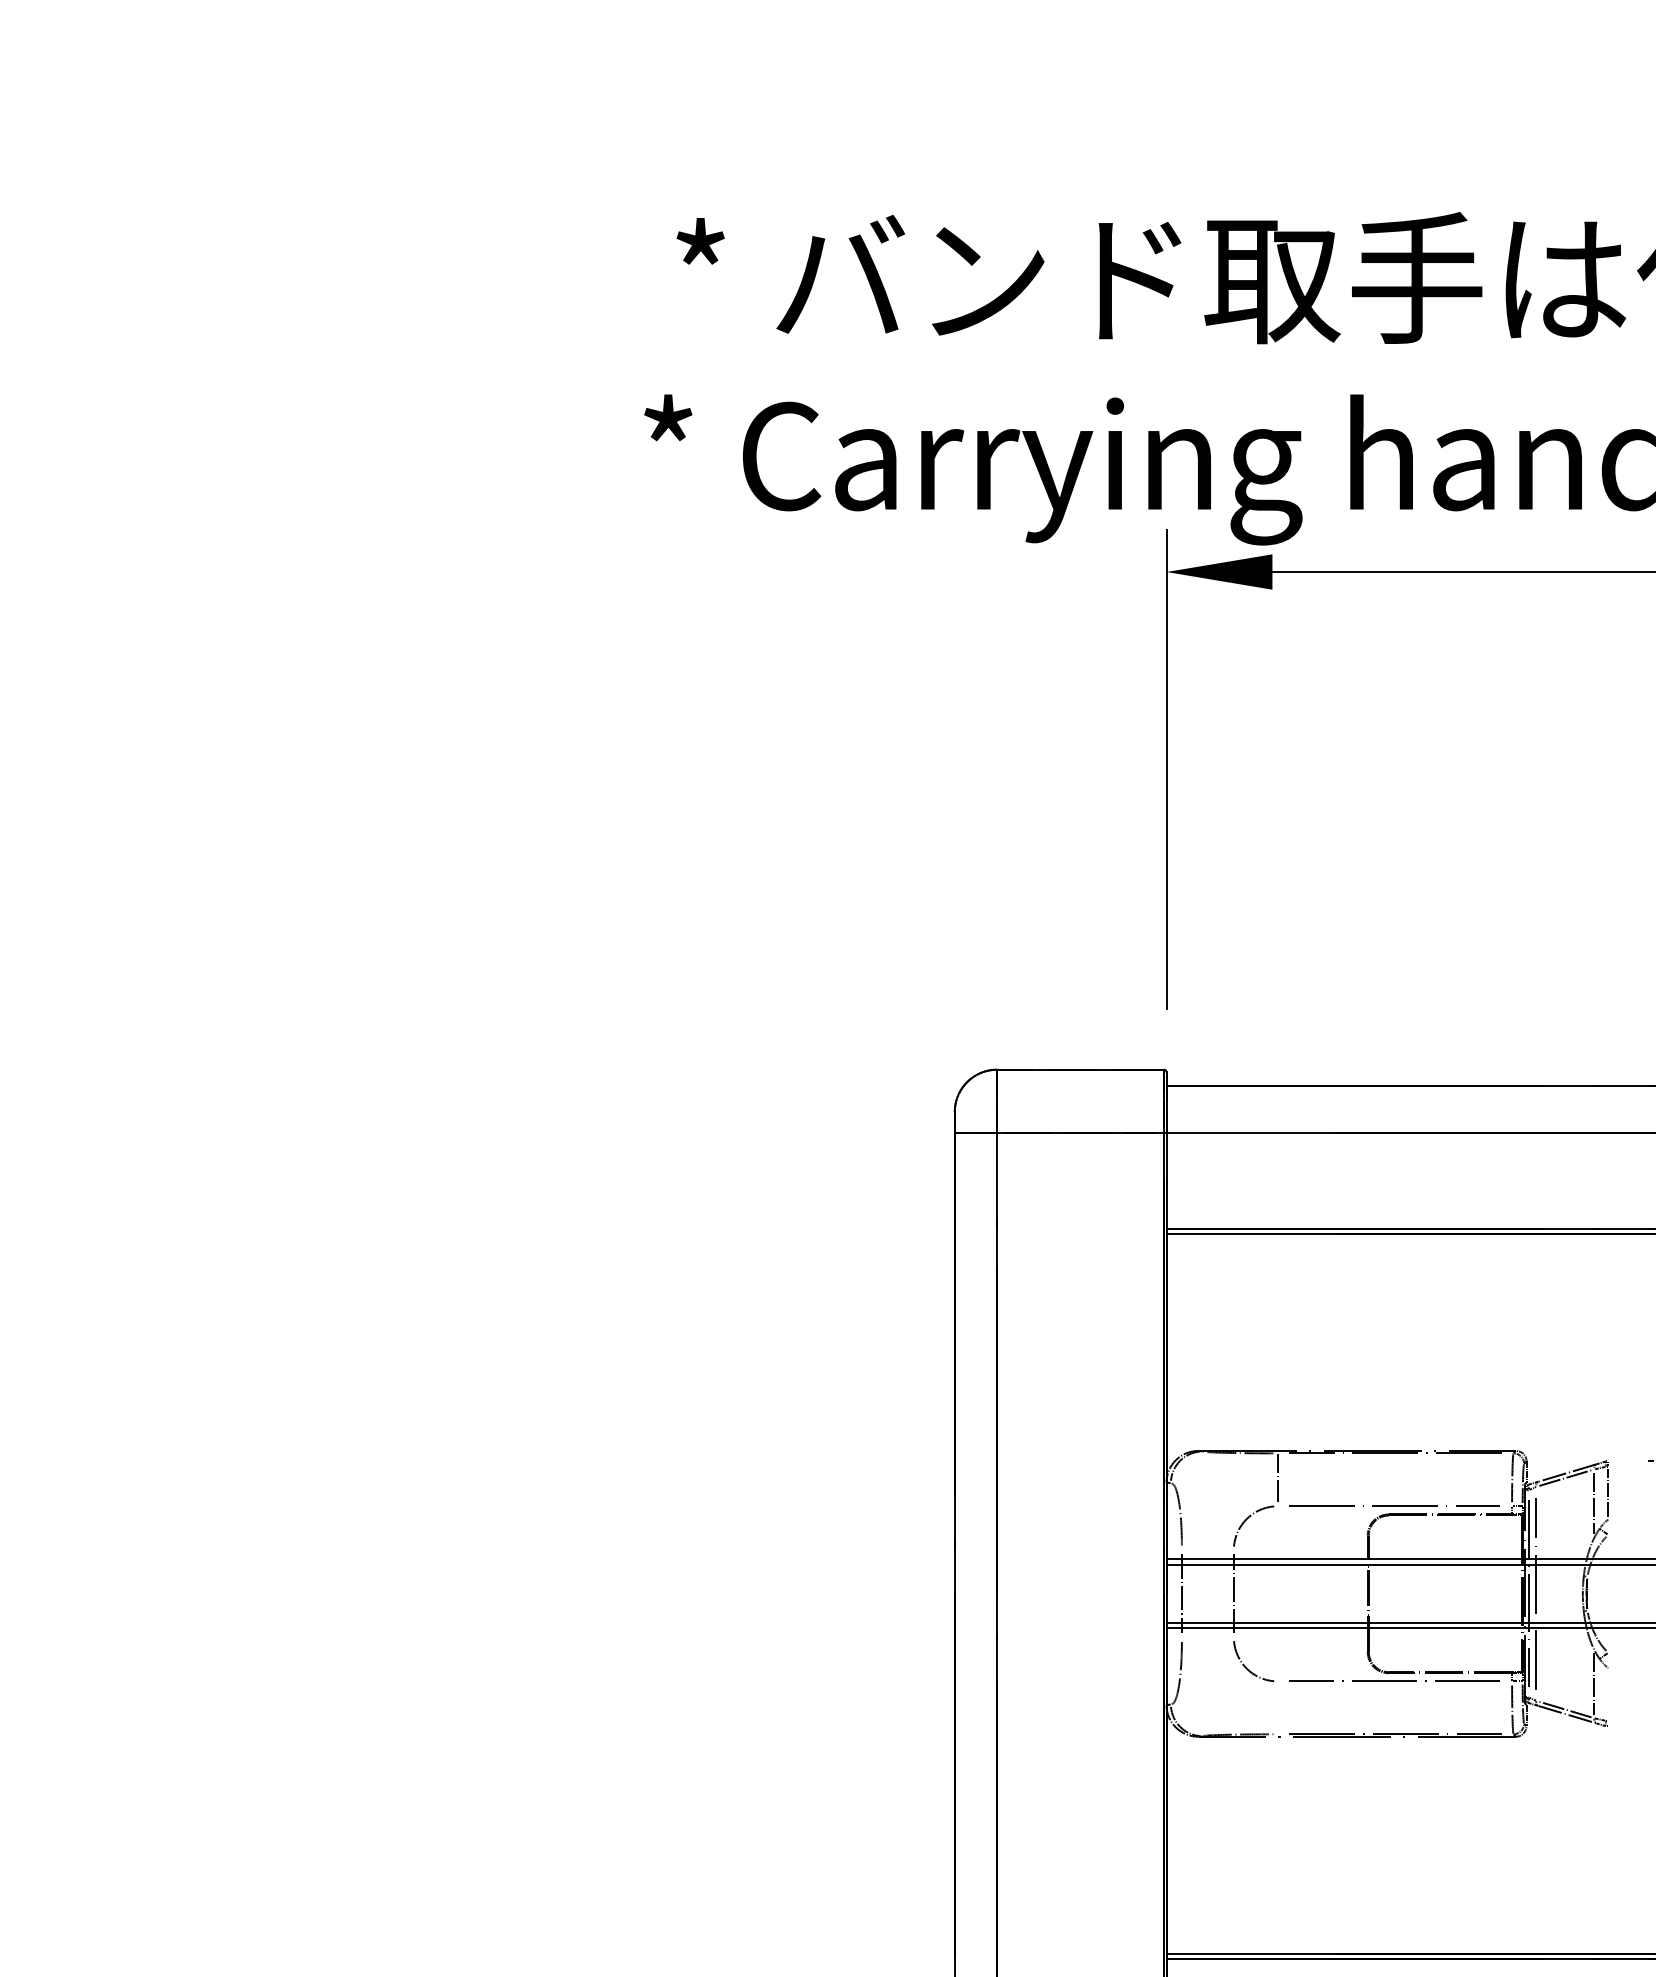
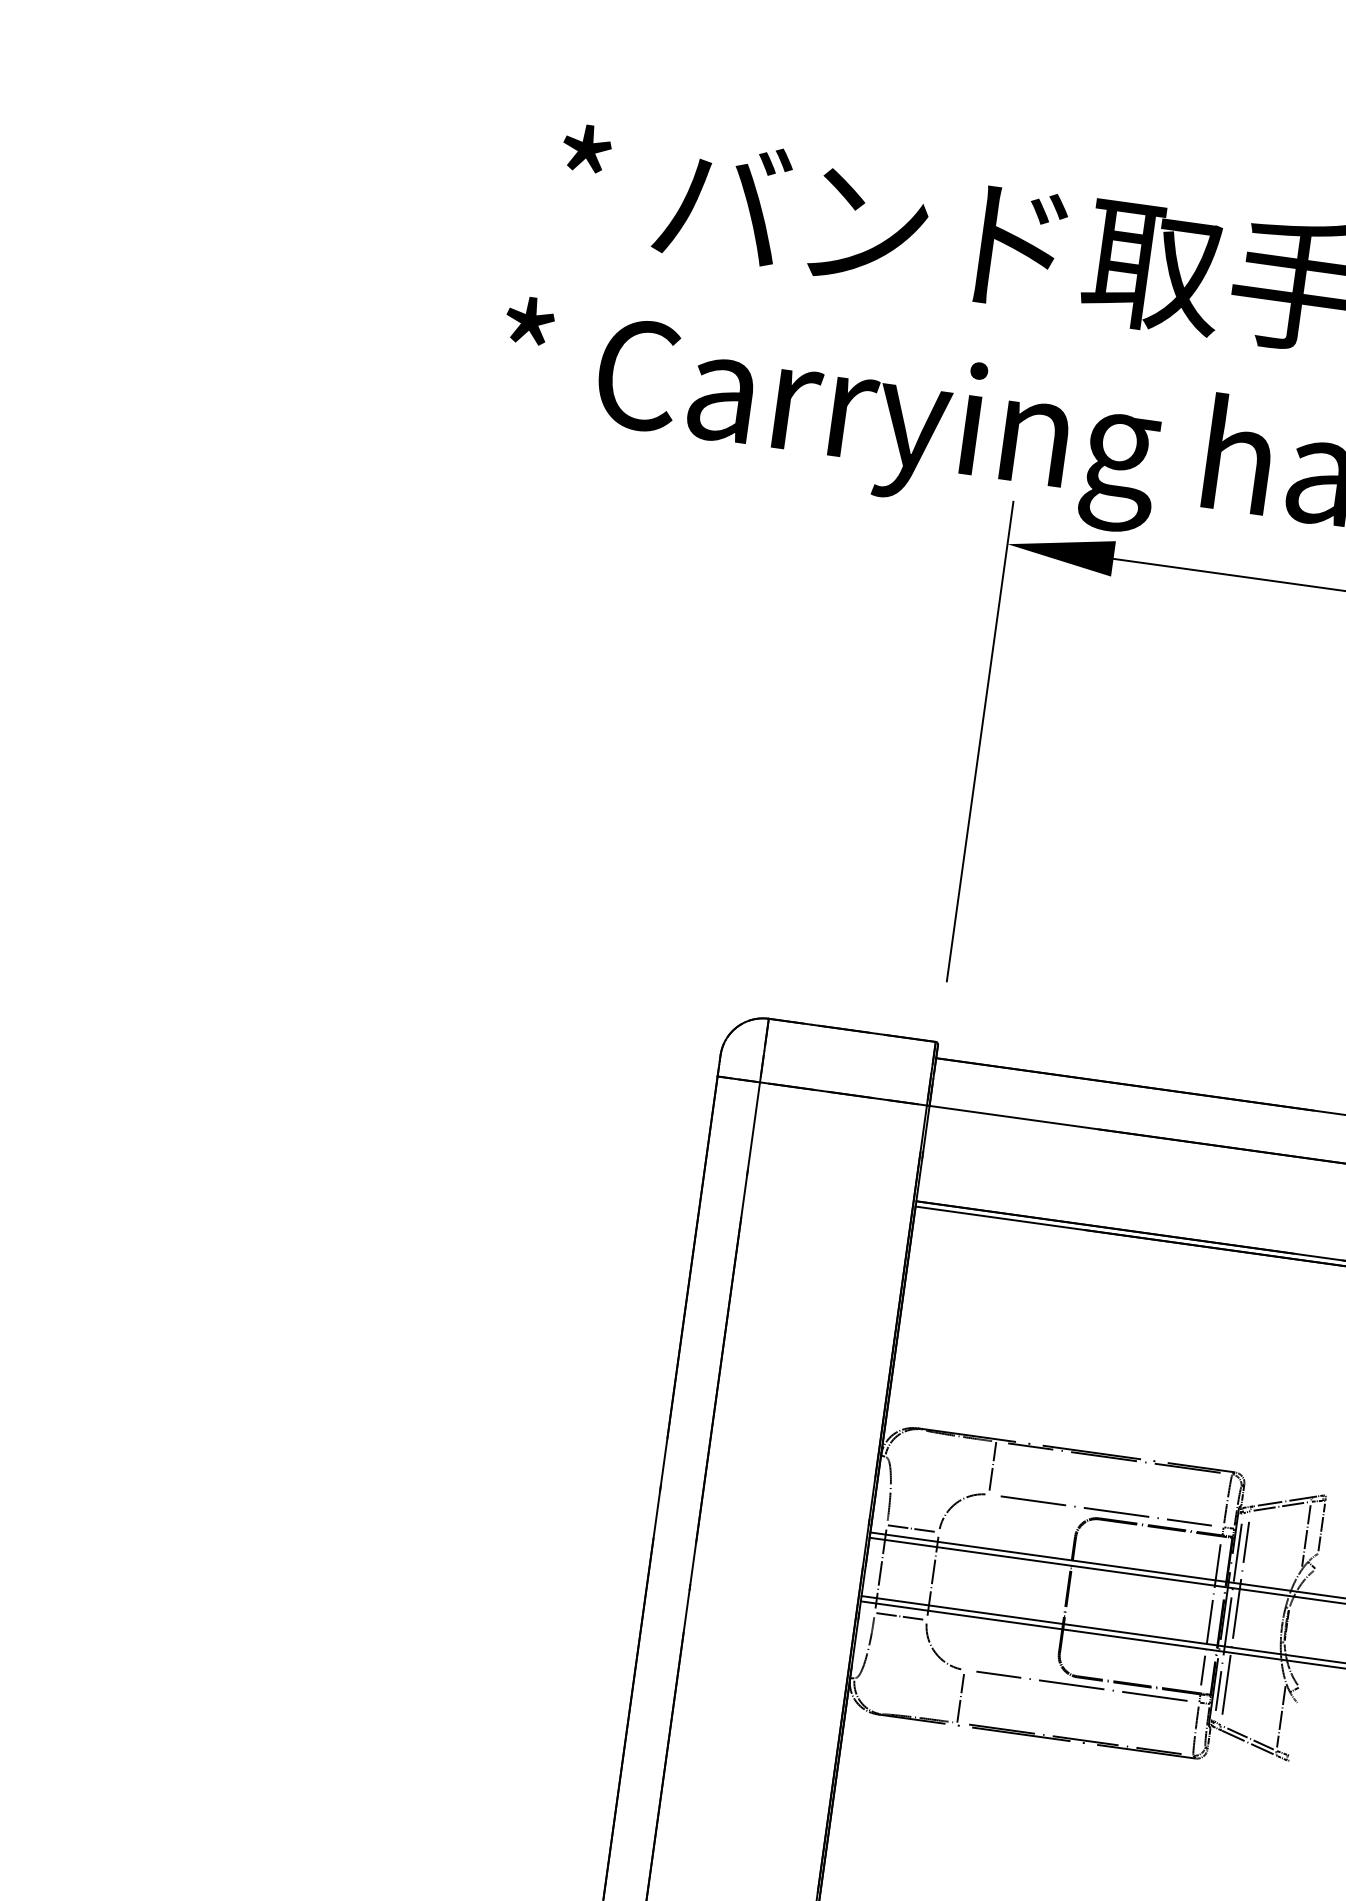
line: (1206, 1550) -> (911, 1529), added
line: (1511, 1593) -> (1210, 1614), added
line: (1206, 1637) -> (899, 1616), added
line: (1277, 1709) -> (960, 1698), added

